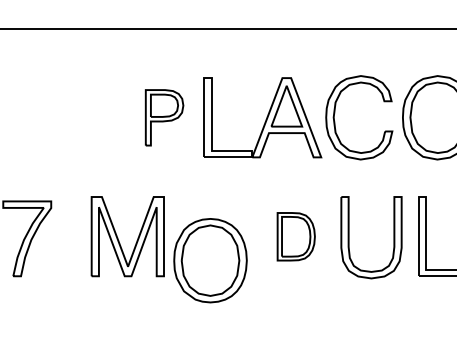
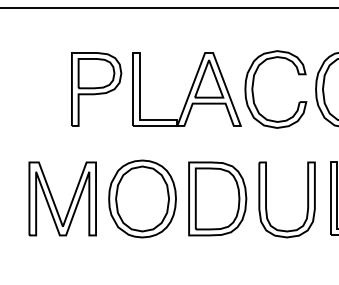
part: (164, 117) -> (96, 89), size x1.43
part: (296, 236) -> (218, 198), size x1.67
part: (210, 260) -> (142, 198), moved

